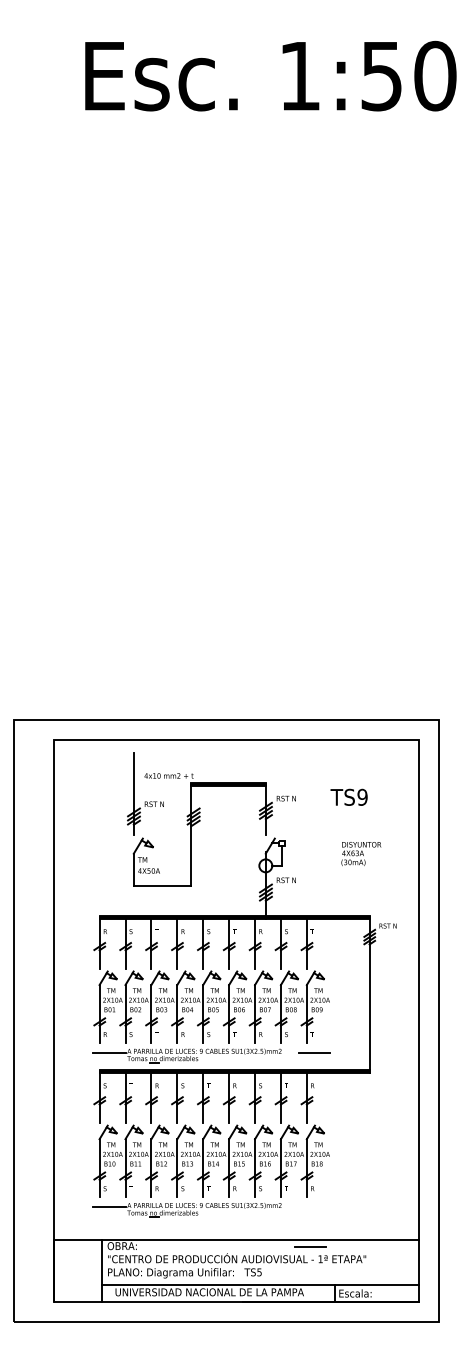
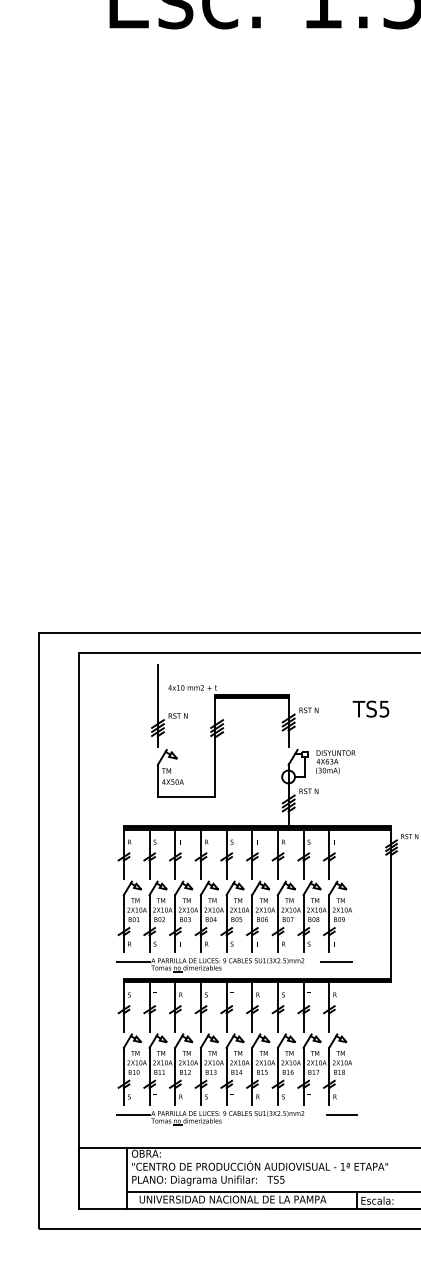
text: (362, 796) -> (384, 708), TS9 -> TS5
text: (361, 853) -> (335, 761), moved
line: (310, 1246) -> (341, 1114), moved

